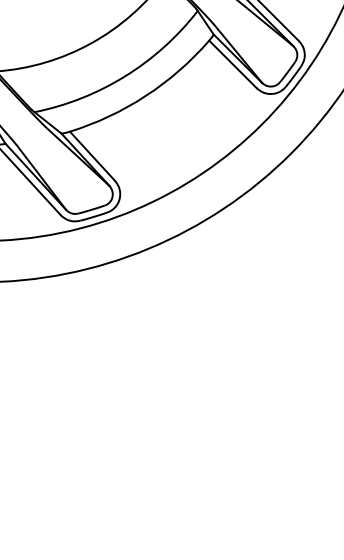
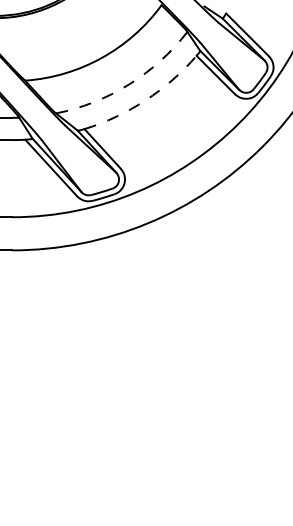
arc: (125, 76) -> (129, 84), solid -> dashed
arc: (145, 96) -> (145, 100), solid -> dashed

